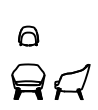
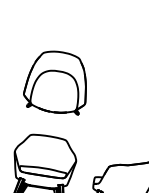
part: (28, 35) -> (56, 81), size x1.67

